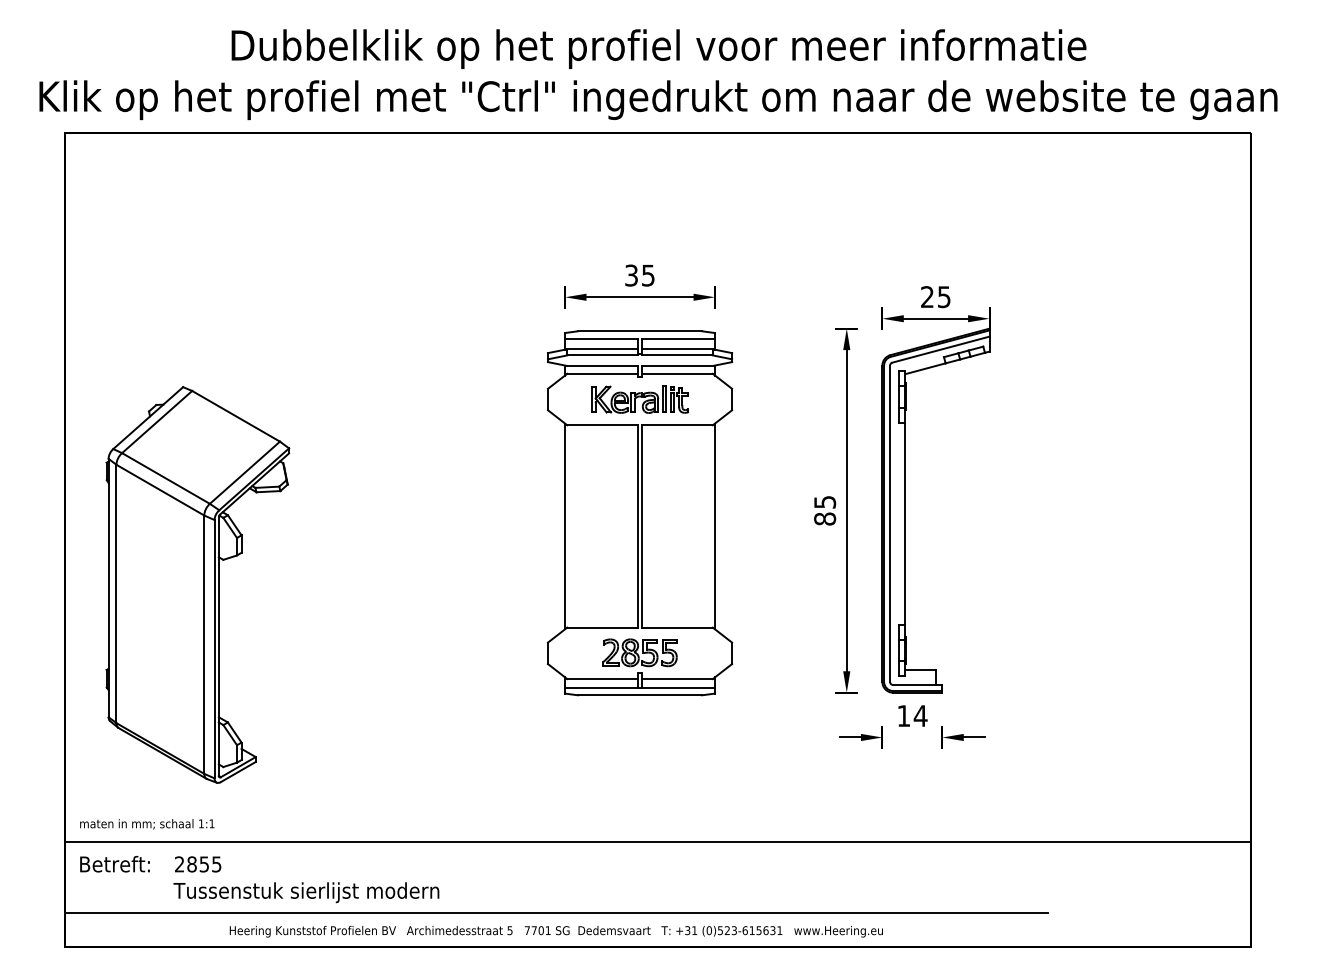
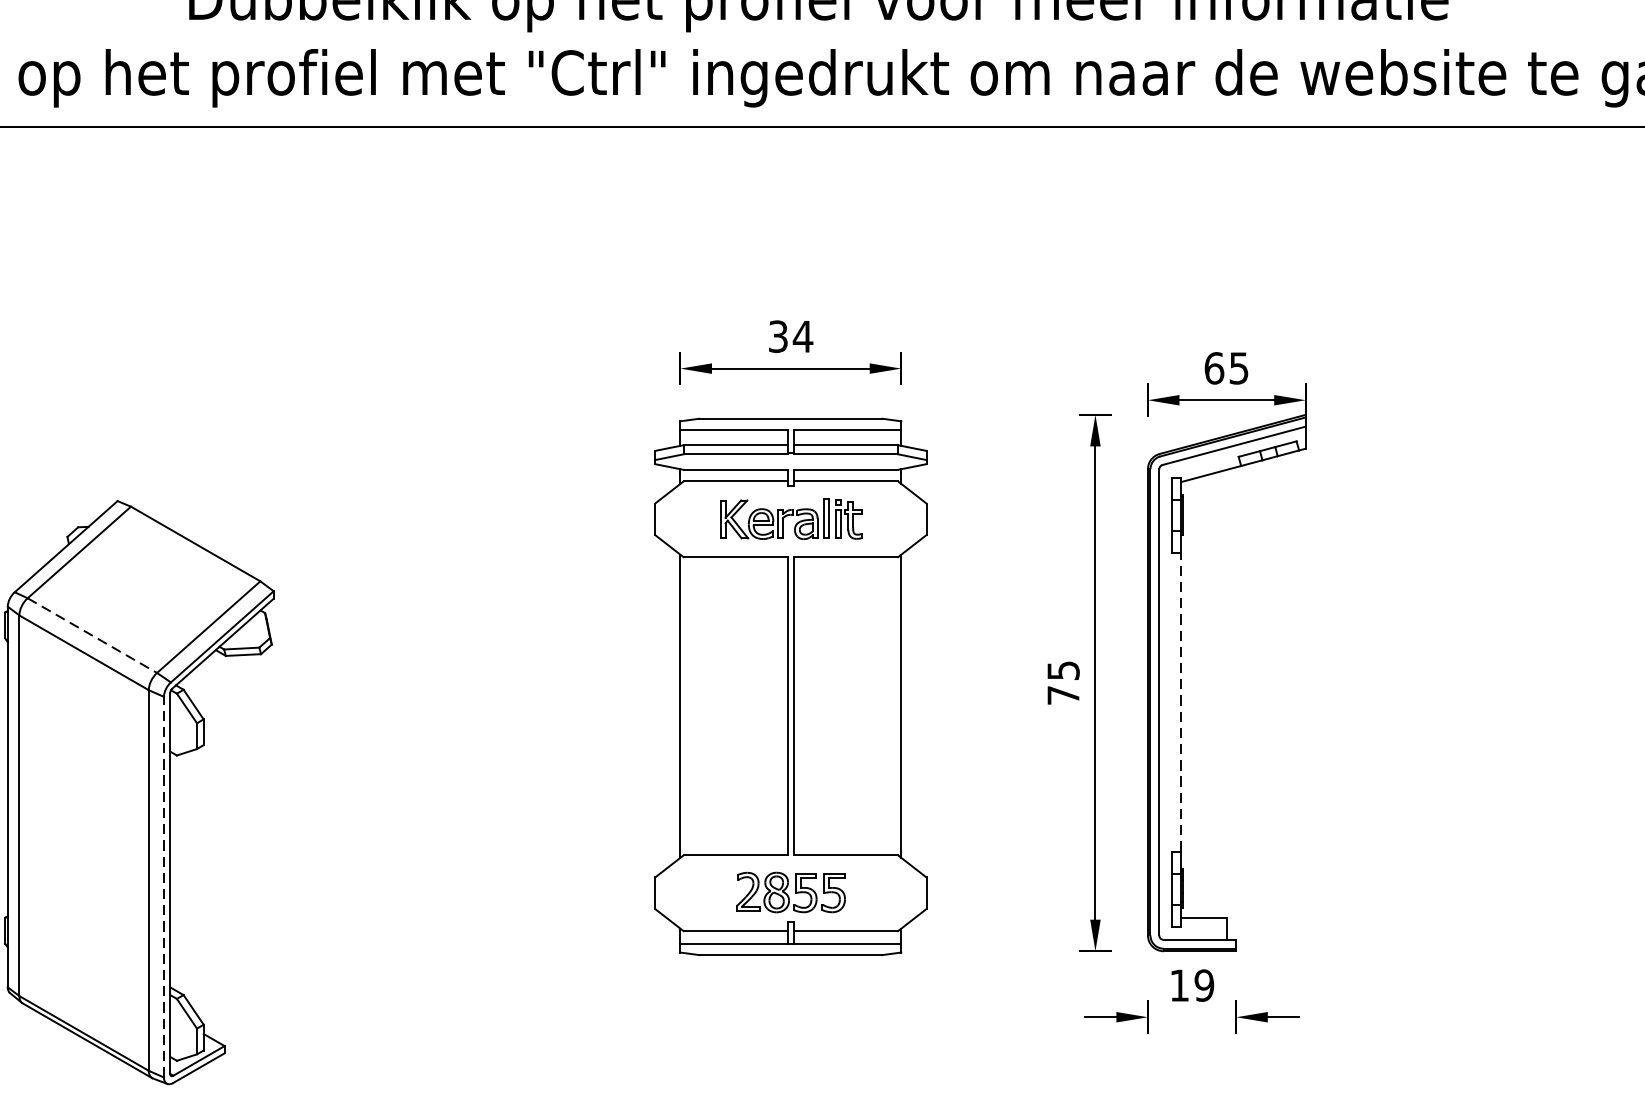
text: (648, 275) -> (803, 336), 35 -> 34
text: (927, 297) -> (1214, 368), 25 -> 65
line: (165, 478) -> (91, 635), solid -> dashed
text: (825, 518) -> (1064, 694), 85 -> 75
line: (905, 523) -> (1181, 701), solid -> dashed
line: (214, 648) -> (163, 886), solid -> dashed
text: (920, 716) -> (1204, 986), 14 -> 19

